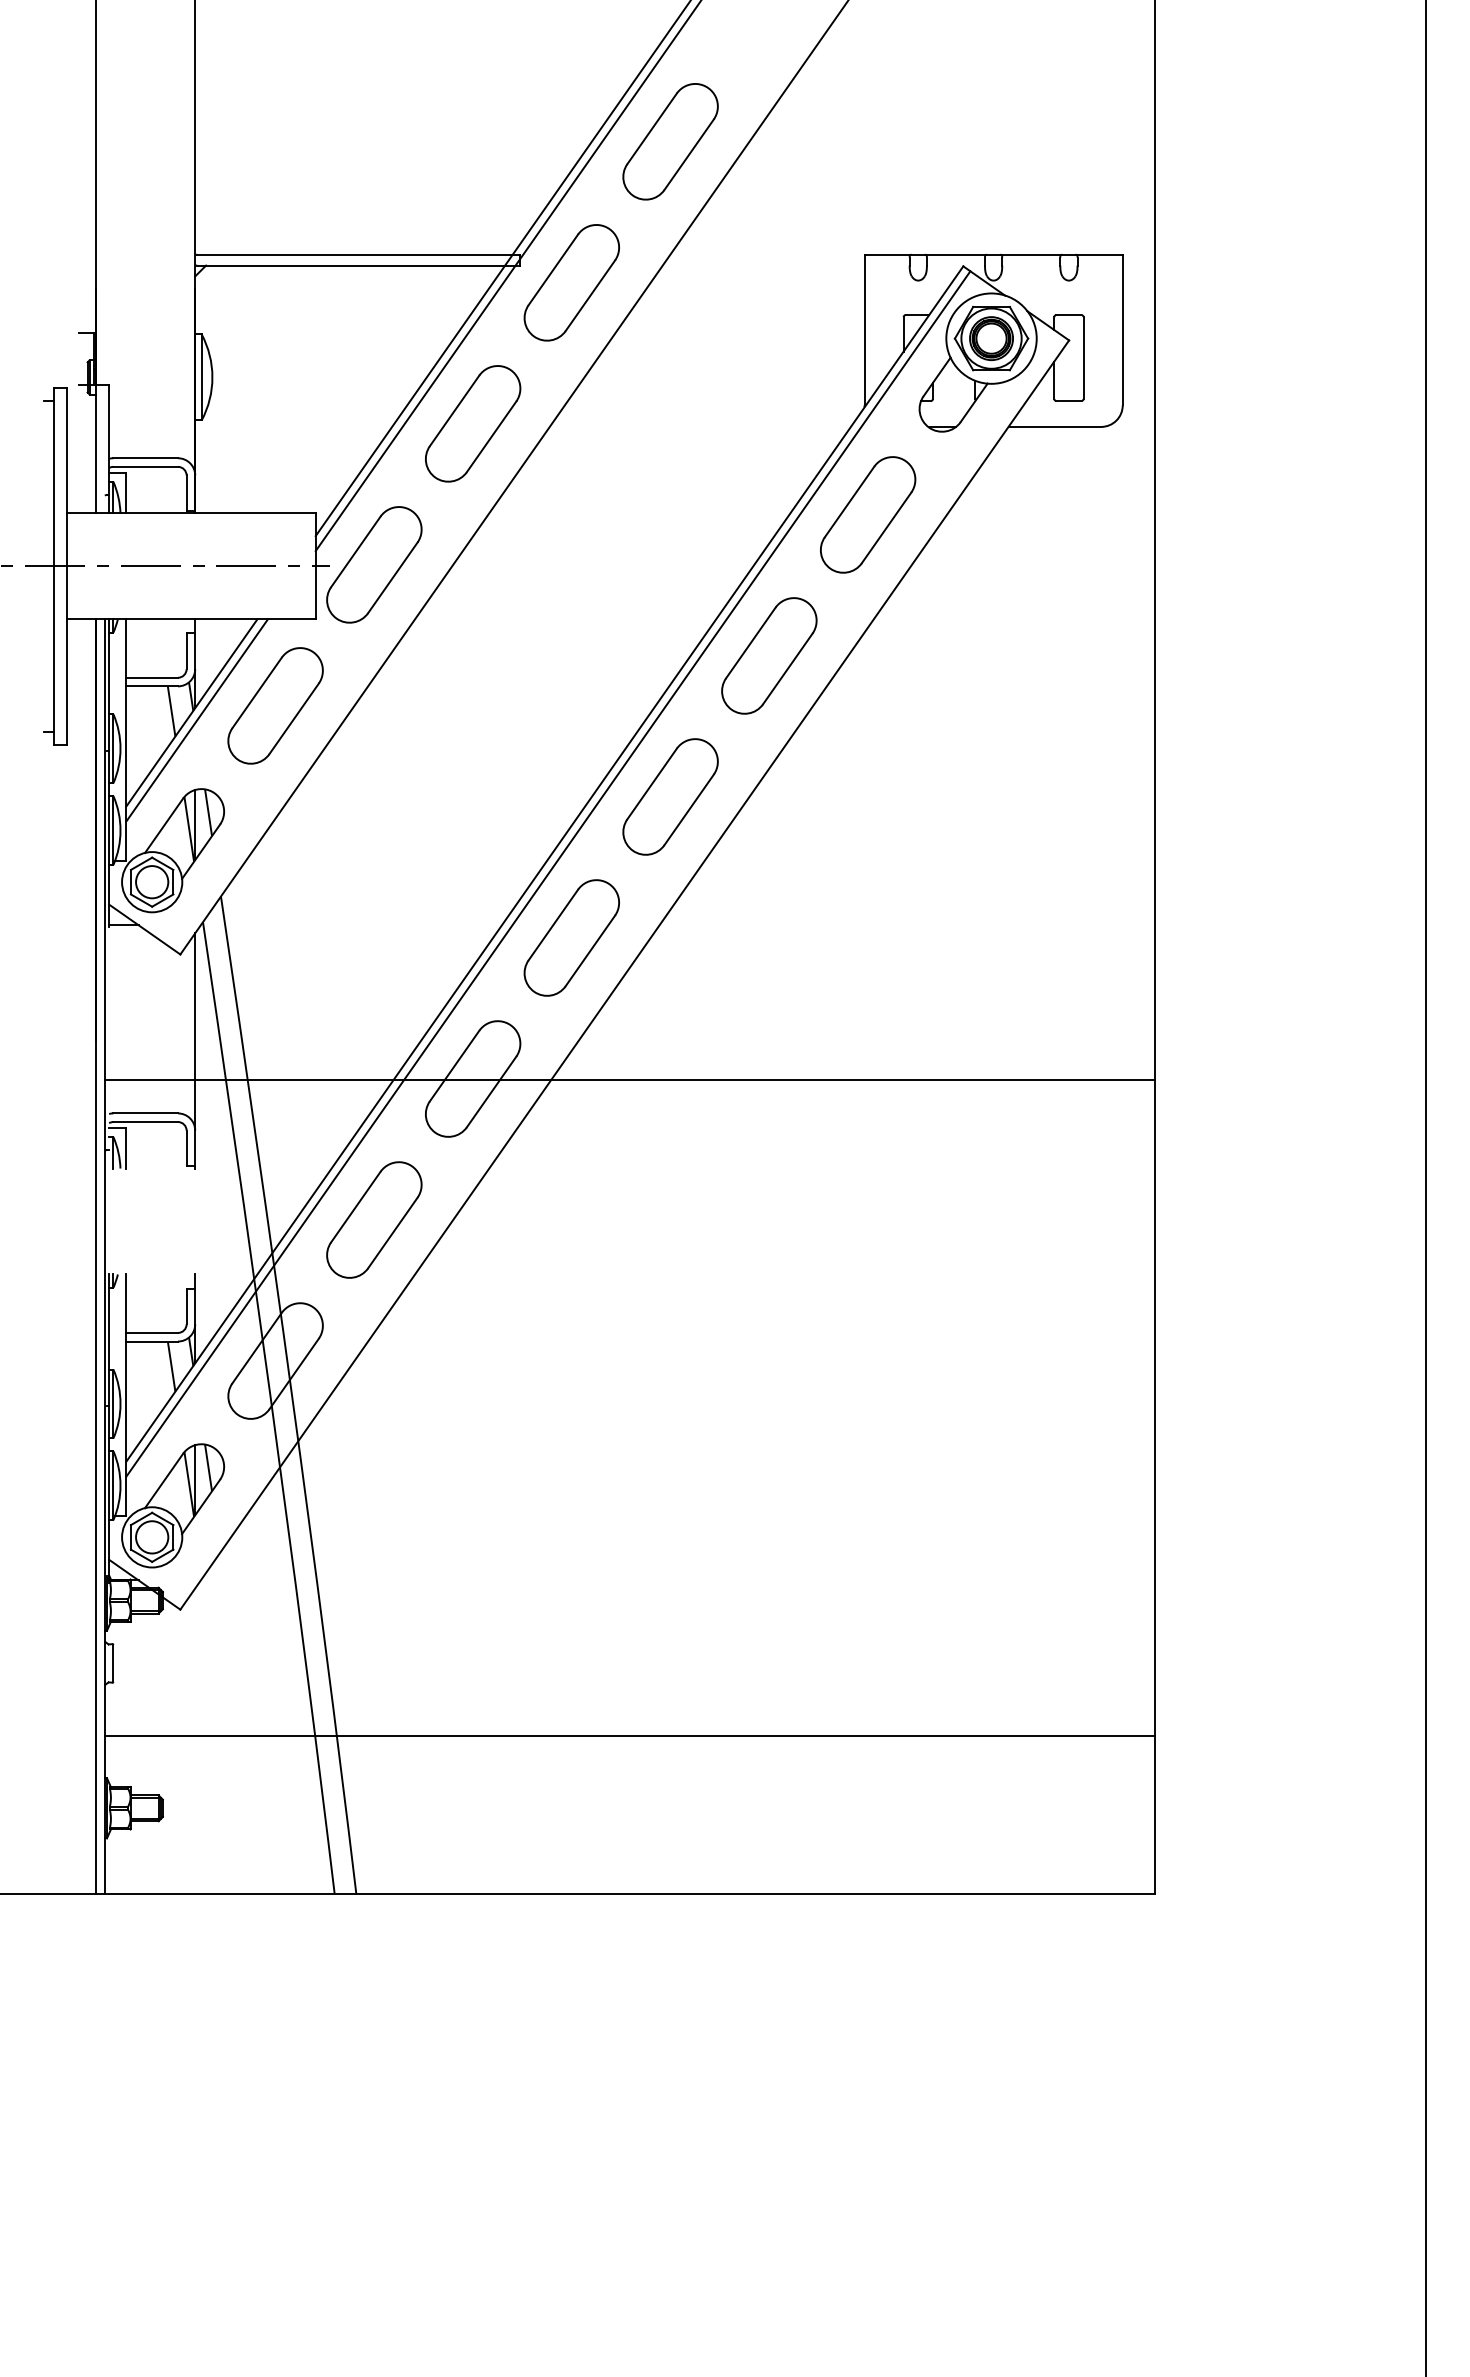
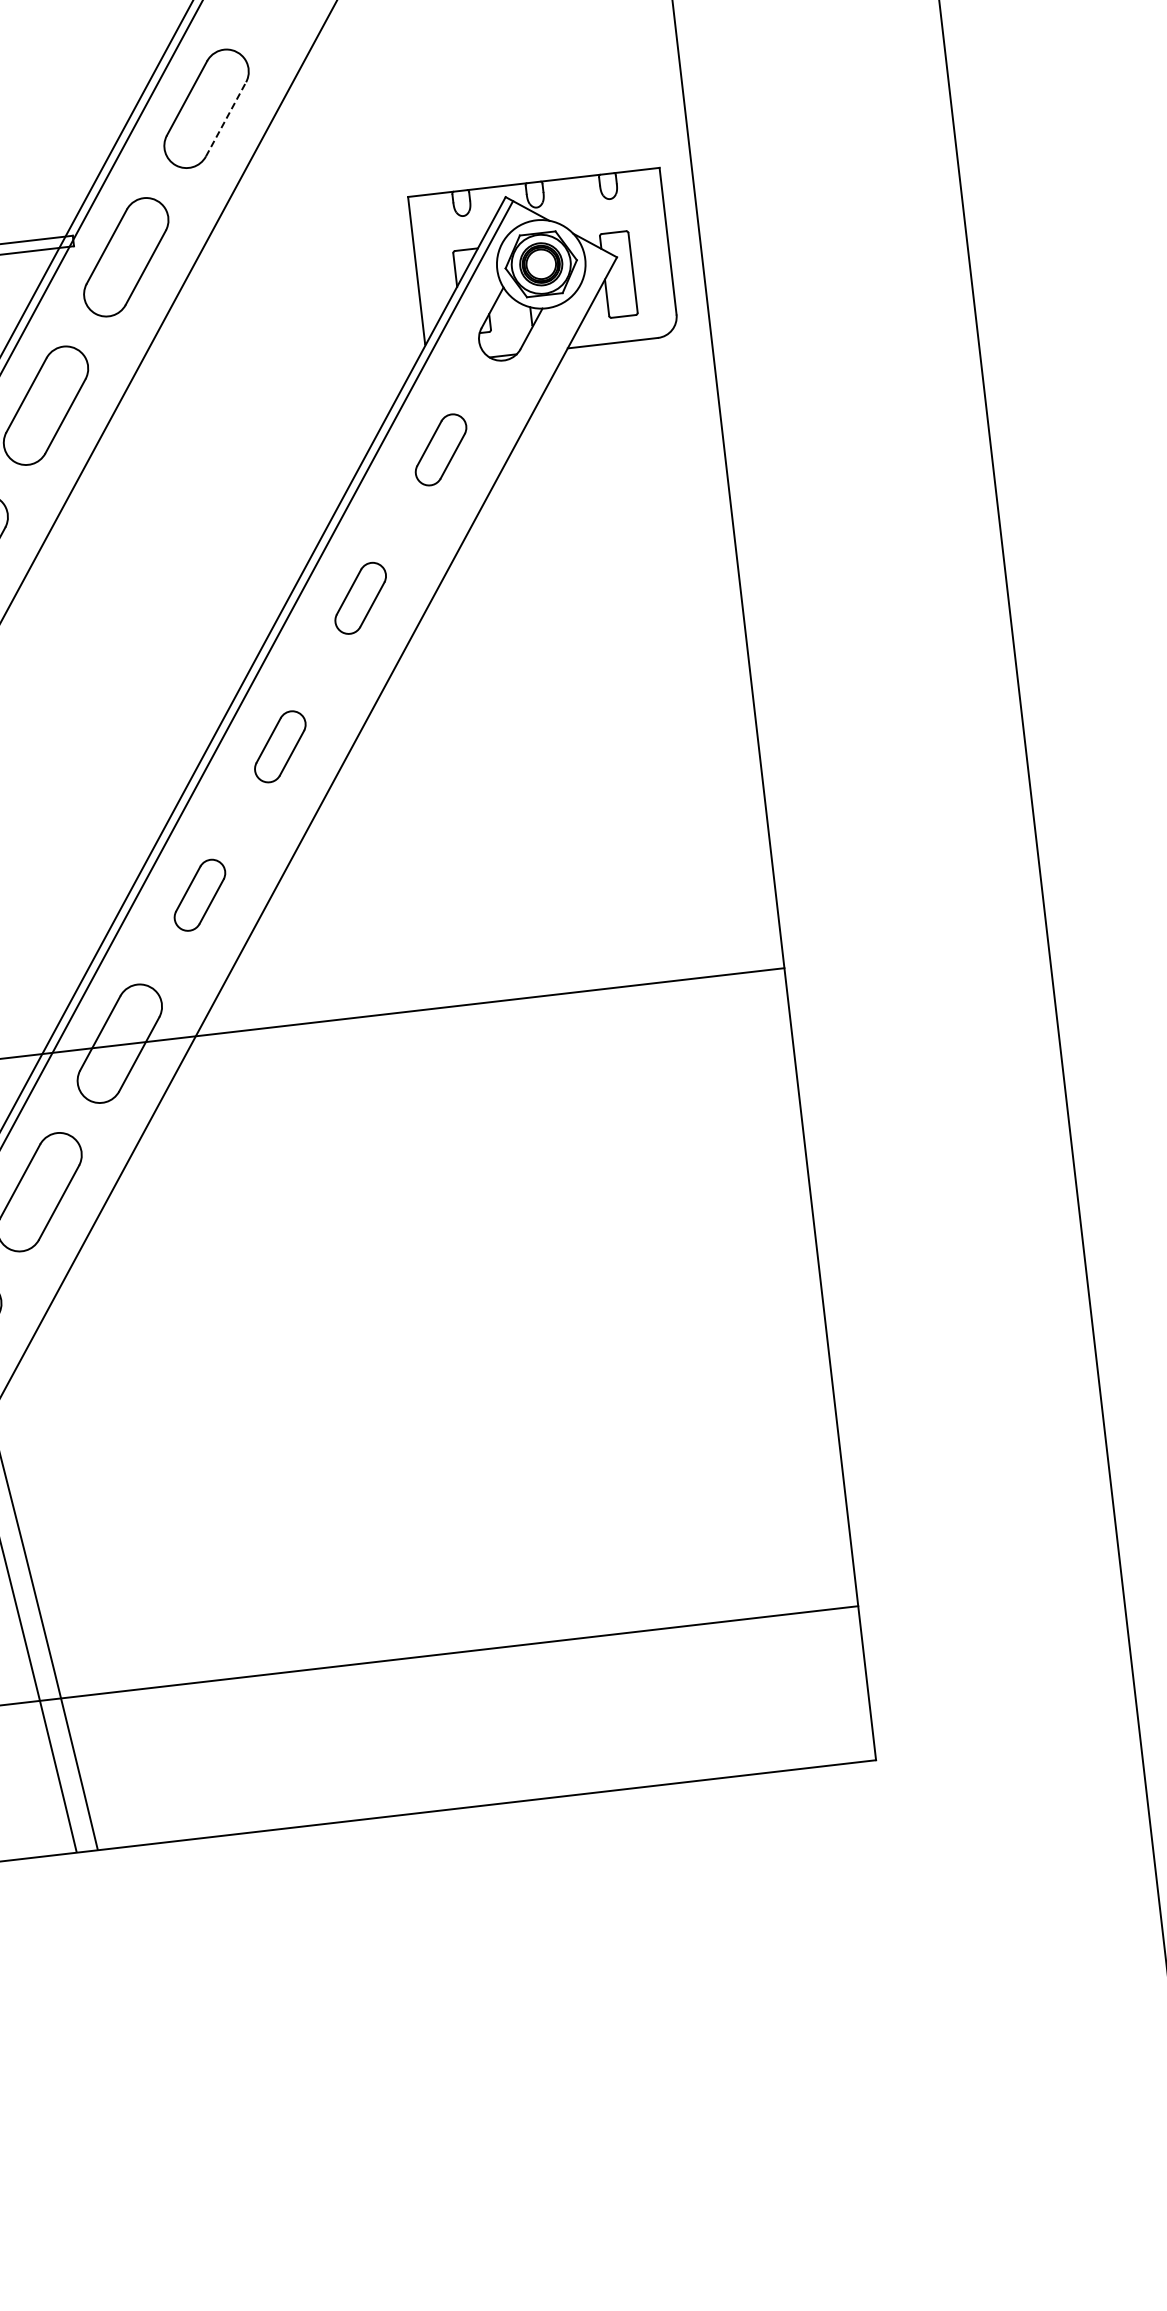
line: (689, 154) -> (226, 119), solid -> dashed
part: (868, 514) -> (441, 449), size x0.6
part: (769, 655) -> (360, 597), size x0.6
part: (670, 796) -> (280, 746), size x0.6
part: (571, 937) -> (199, 894), size x0.6

